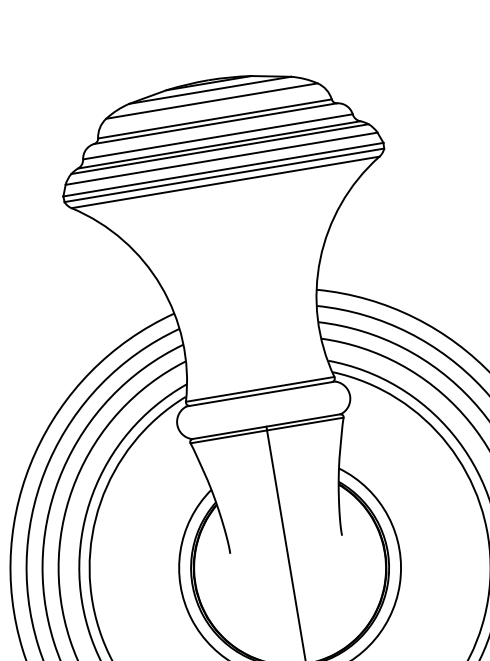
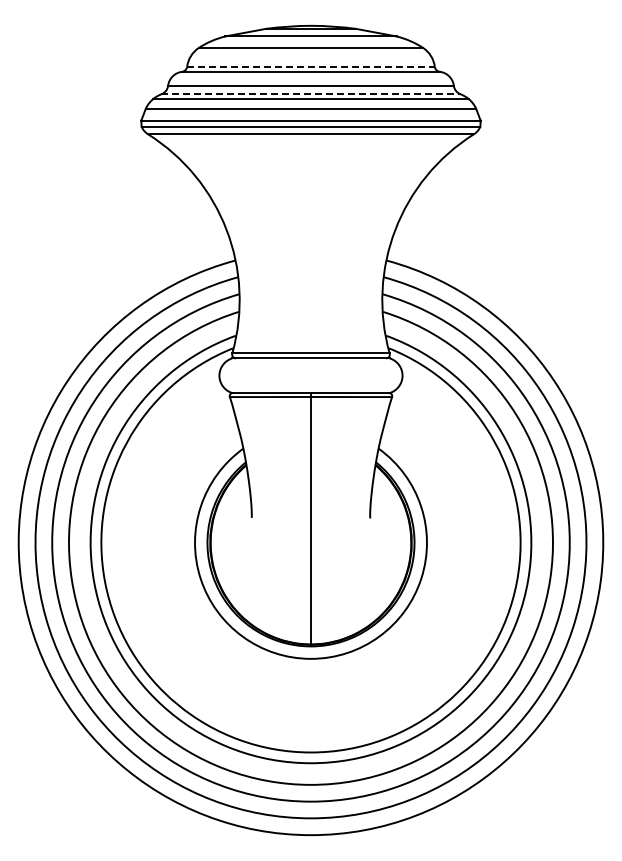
line: (215, 118) -> (311, 66), solid -> dashed
line: (219, 144) -> (311, 94), solid -> dashed

